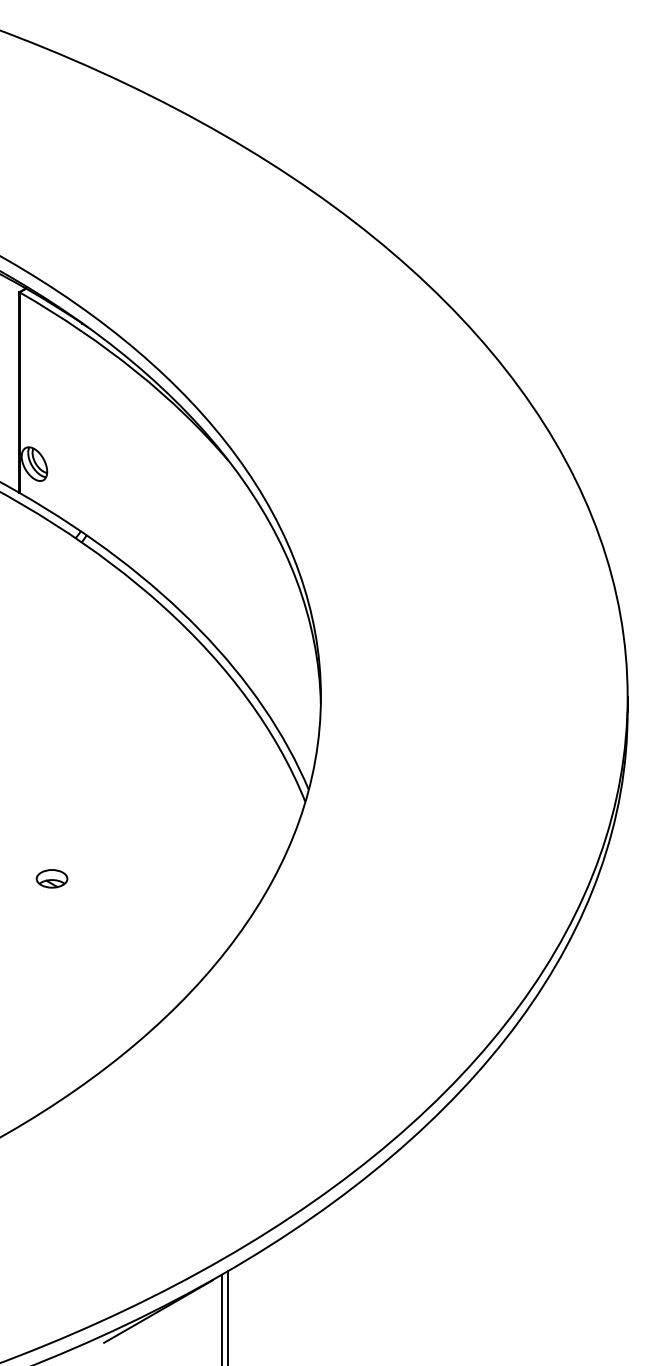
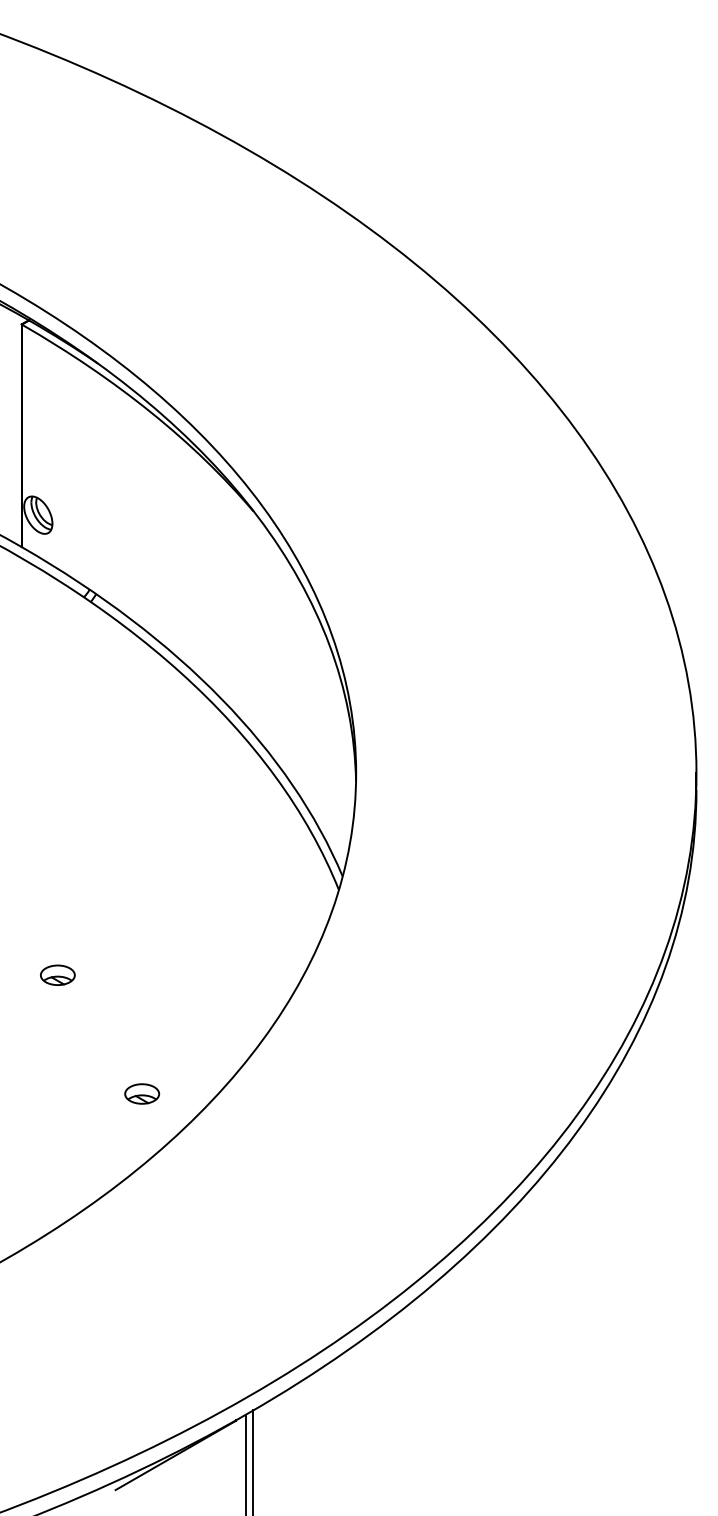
part: (127, 985) -> (141, 1093), added

